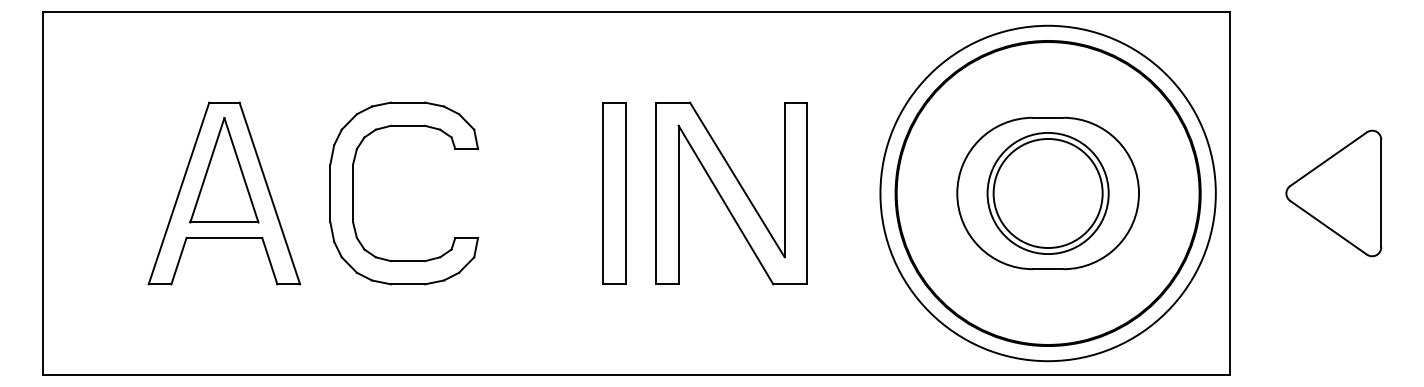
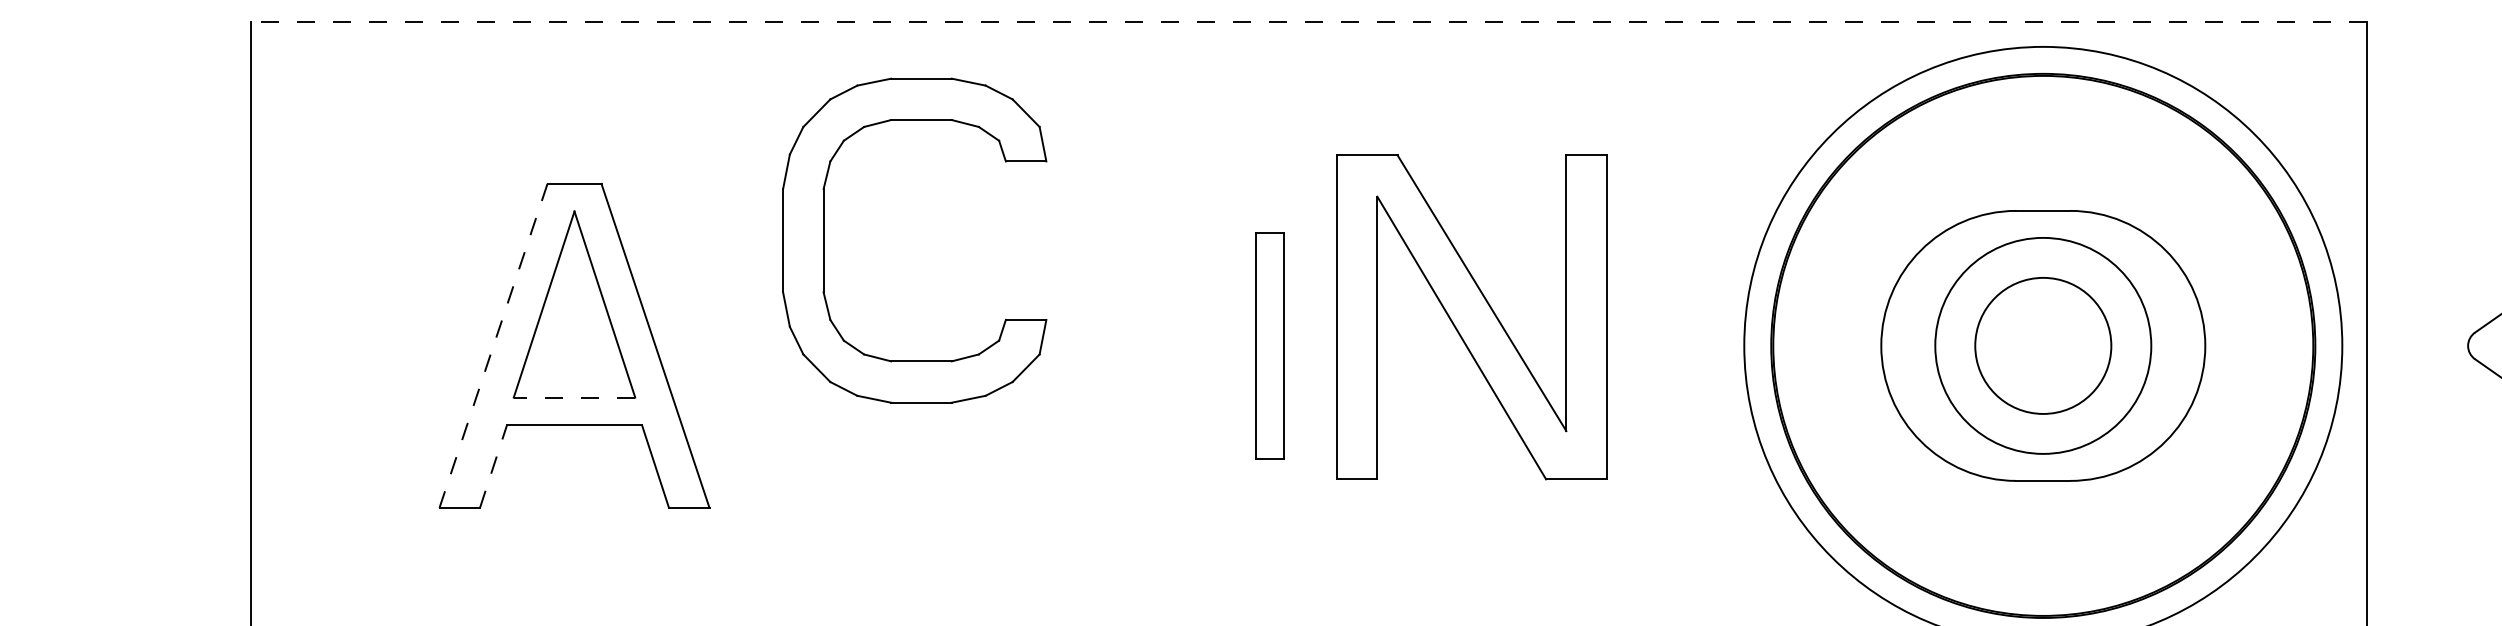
line: (636, 11) -> (1309, 21), solid -> dashed
line: (178, 193) -> (492, 345), solid -> dashed
part: (353, 193) -> (824, 240), moved
part: (614, 193) -> (1270, 345), size x0.7
part: (731, 193) -> (1471, 317), moved
circle: (1047, 193) -> (2042, 345), size x0.7
line: (223, 222) -> (572, 397), solid -> dashed
line: (179, 260) -> (494, 465), solid -> dashed

